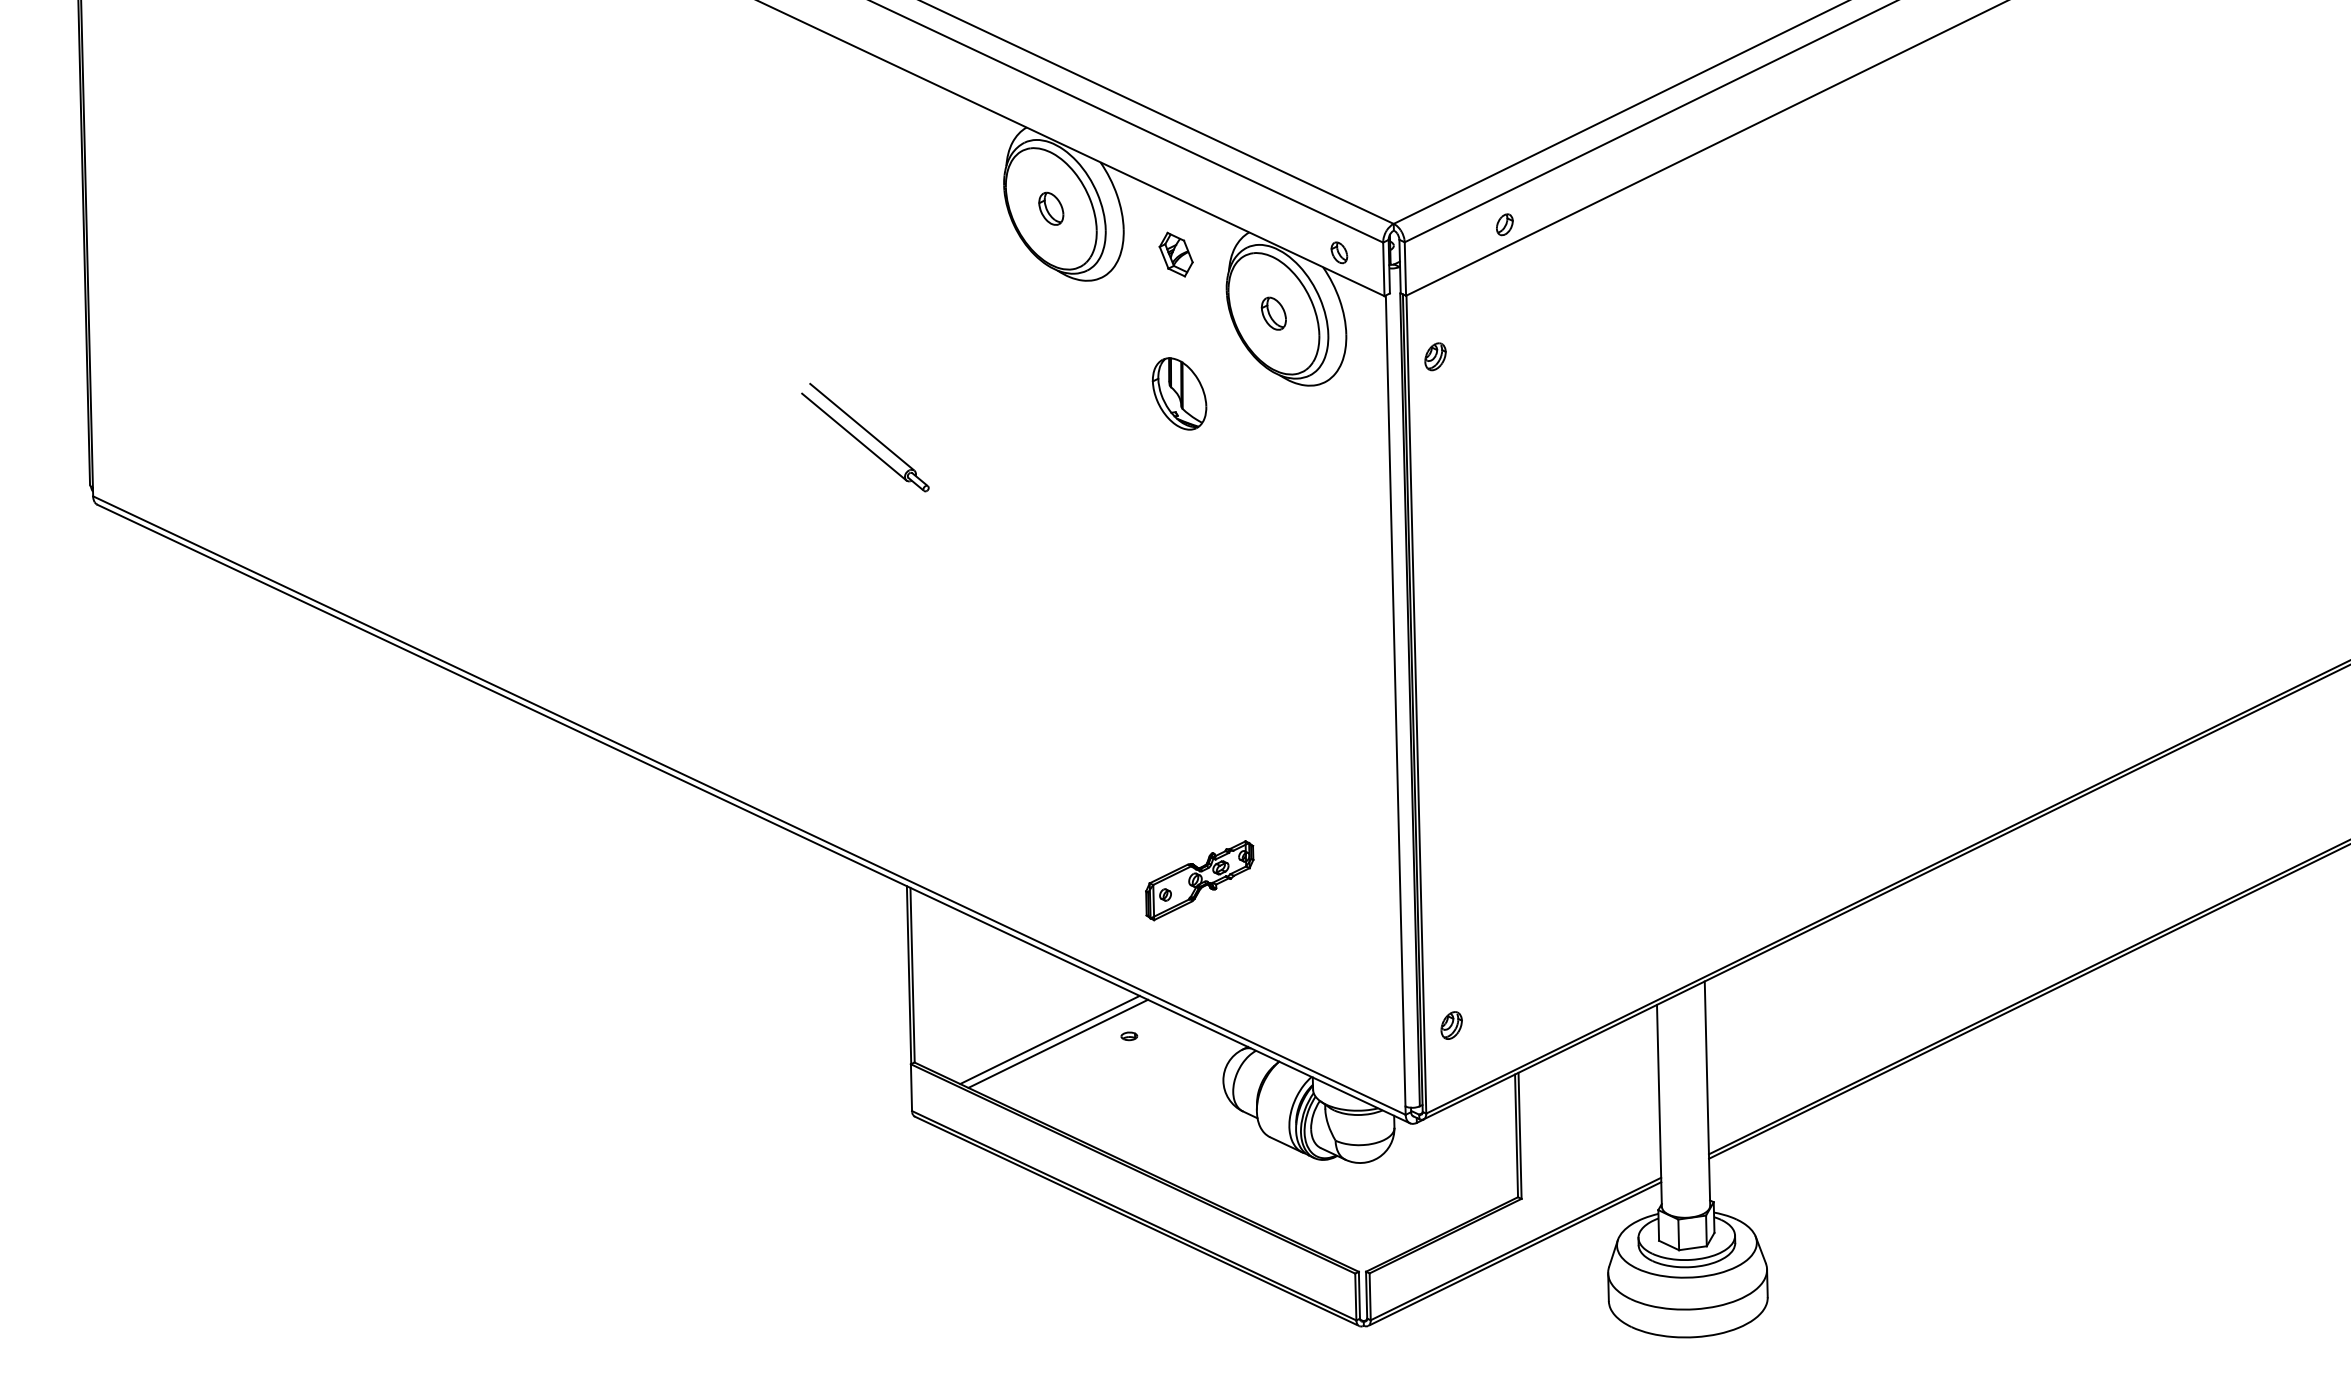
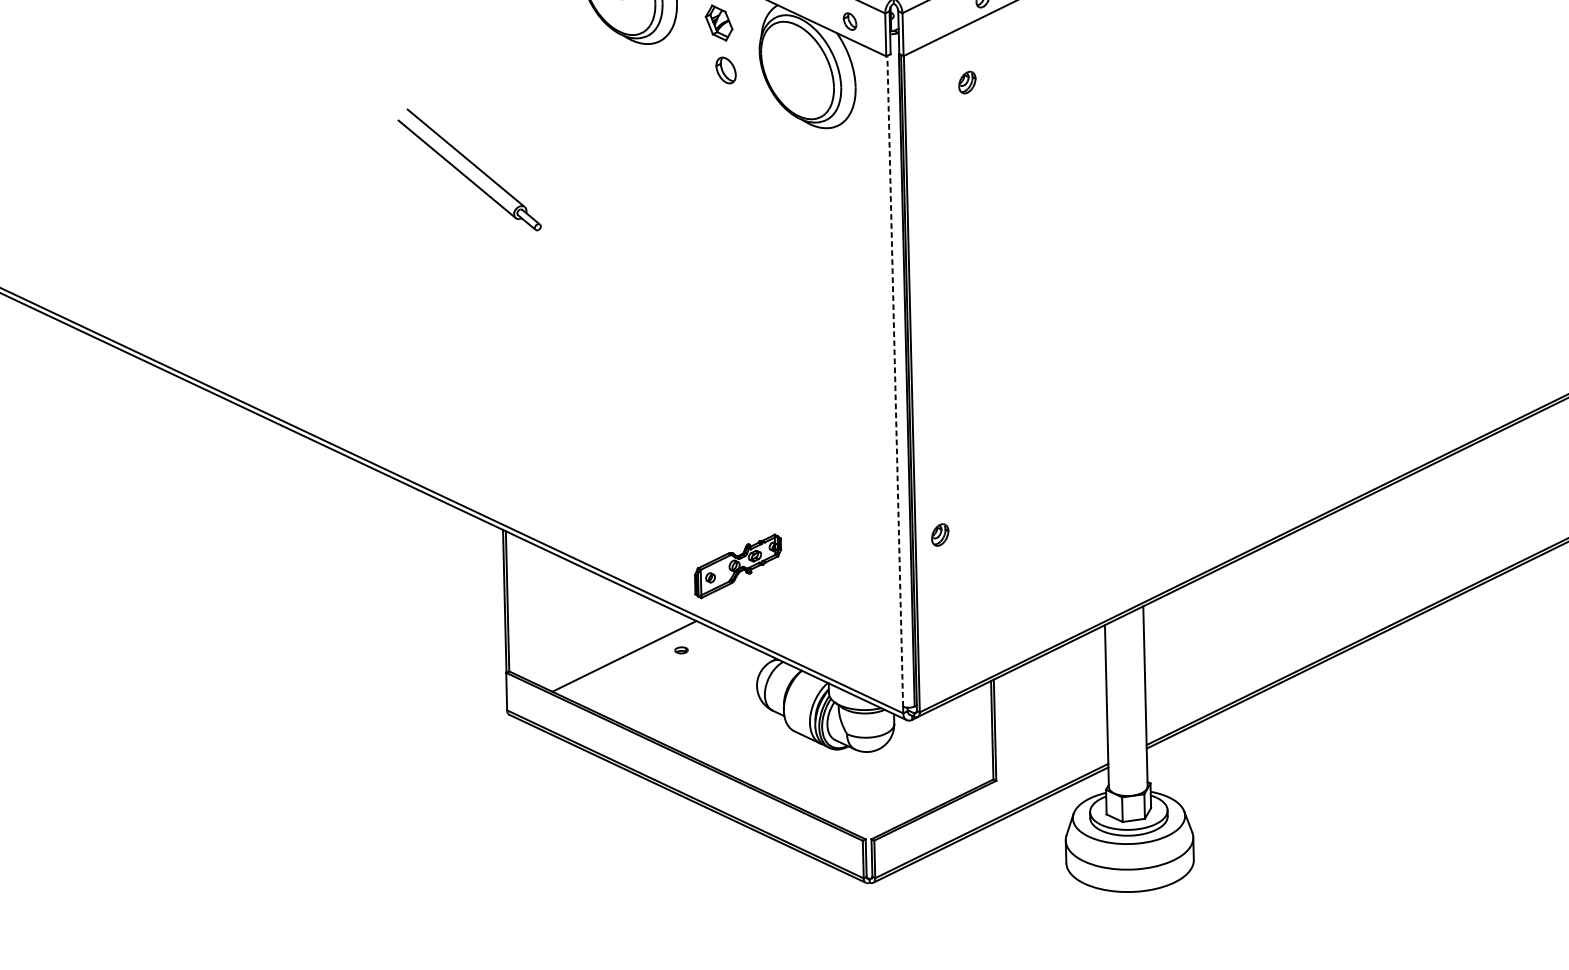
part: (1273, 313) -> (725, 70), moved
part: (1435, 356) -> (967, 82), moved
part: (1179, 393) -> (721, 134), removed
part: (865, 437) -> (469, 169), size x1.4
line: (1395, 700) -> (895, 380), solid -> dashed
part: (1199, 880) -> (737, 566), moved
part: (1451, 1025) -> (940, 534), moved
line: (1049, 1039) -> (617, 652), removed

